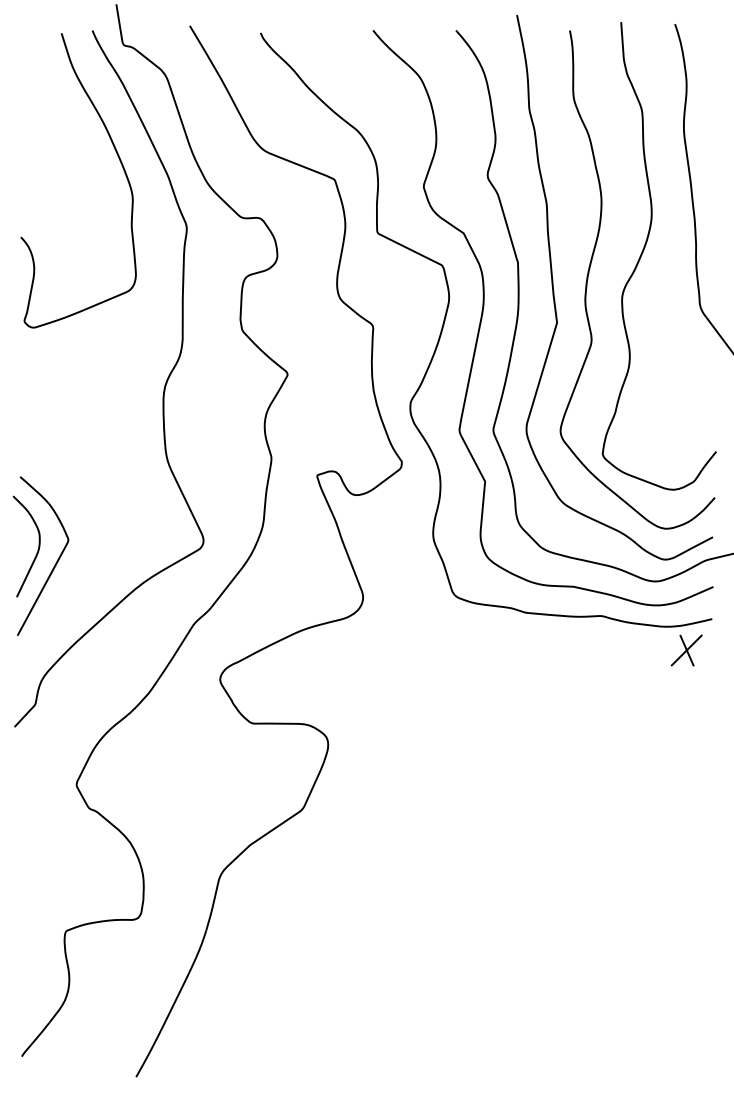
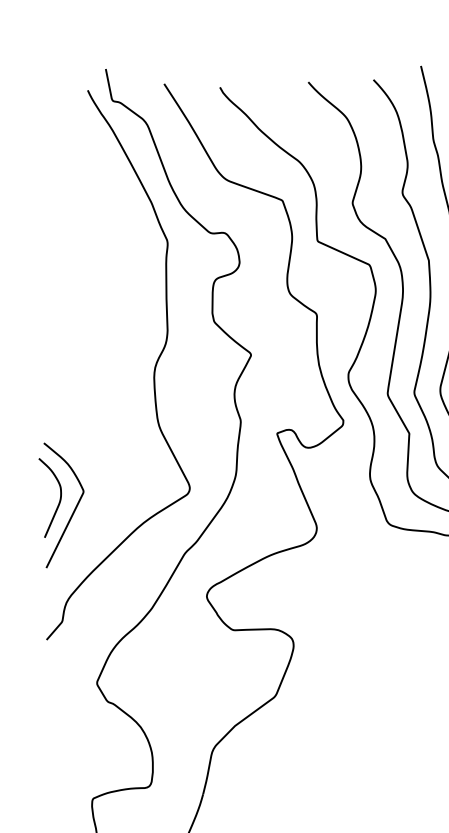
curve: (119, 161) -> (112, 192), removed

